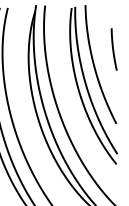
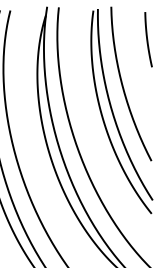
line: (113, 49) -> (147, 39), moved

